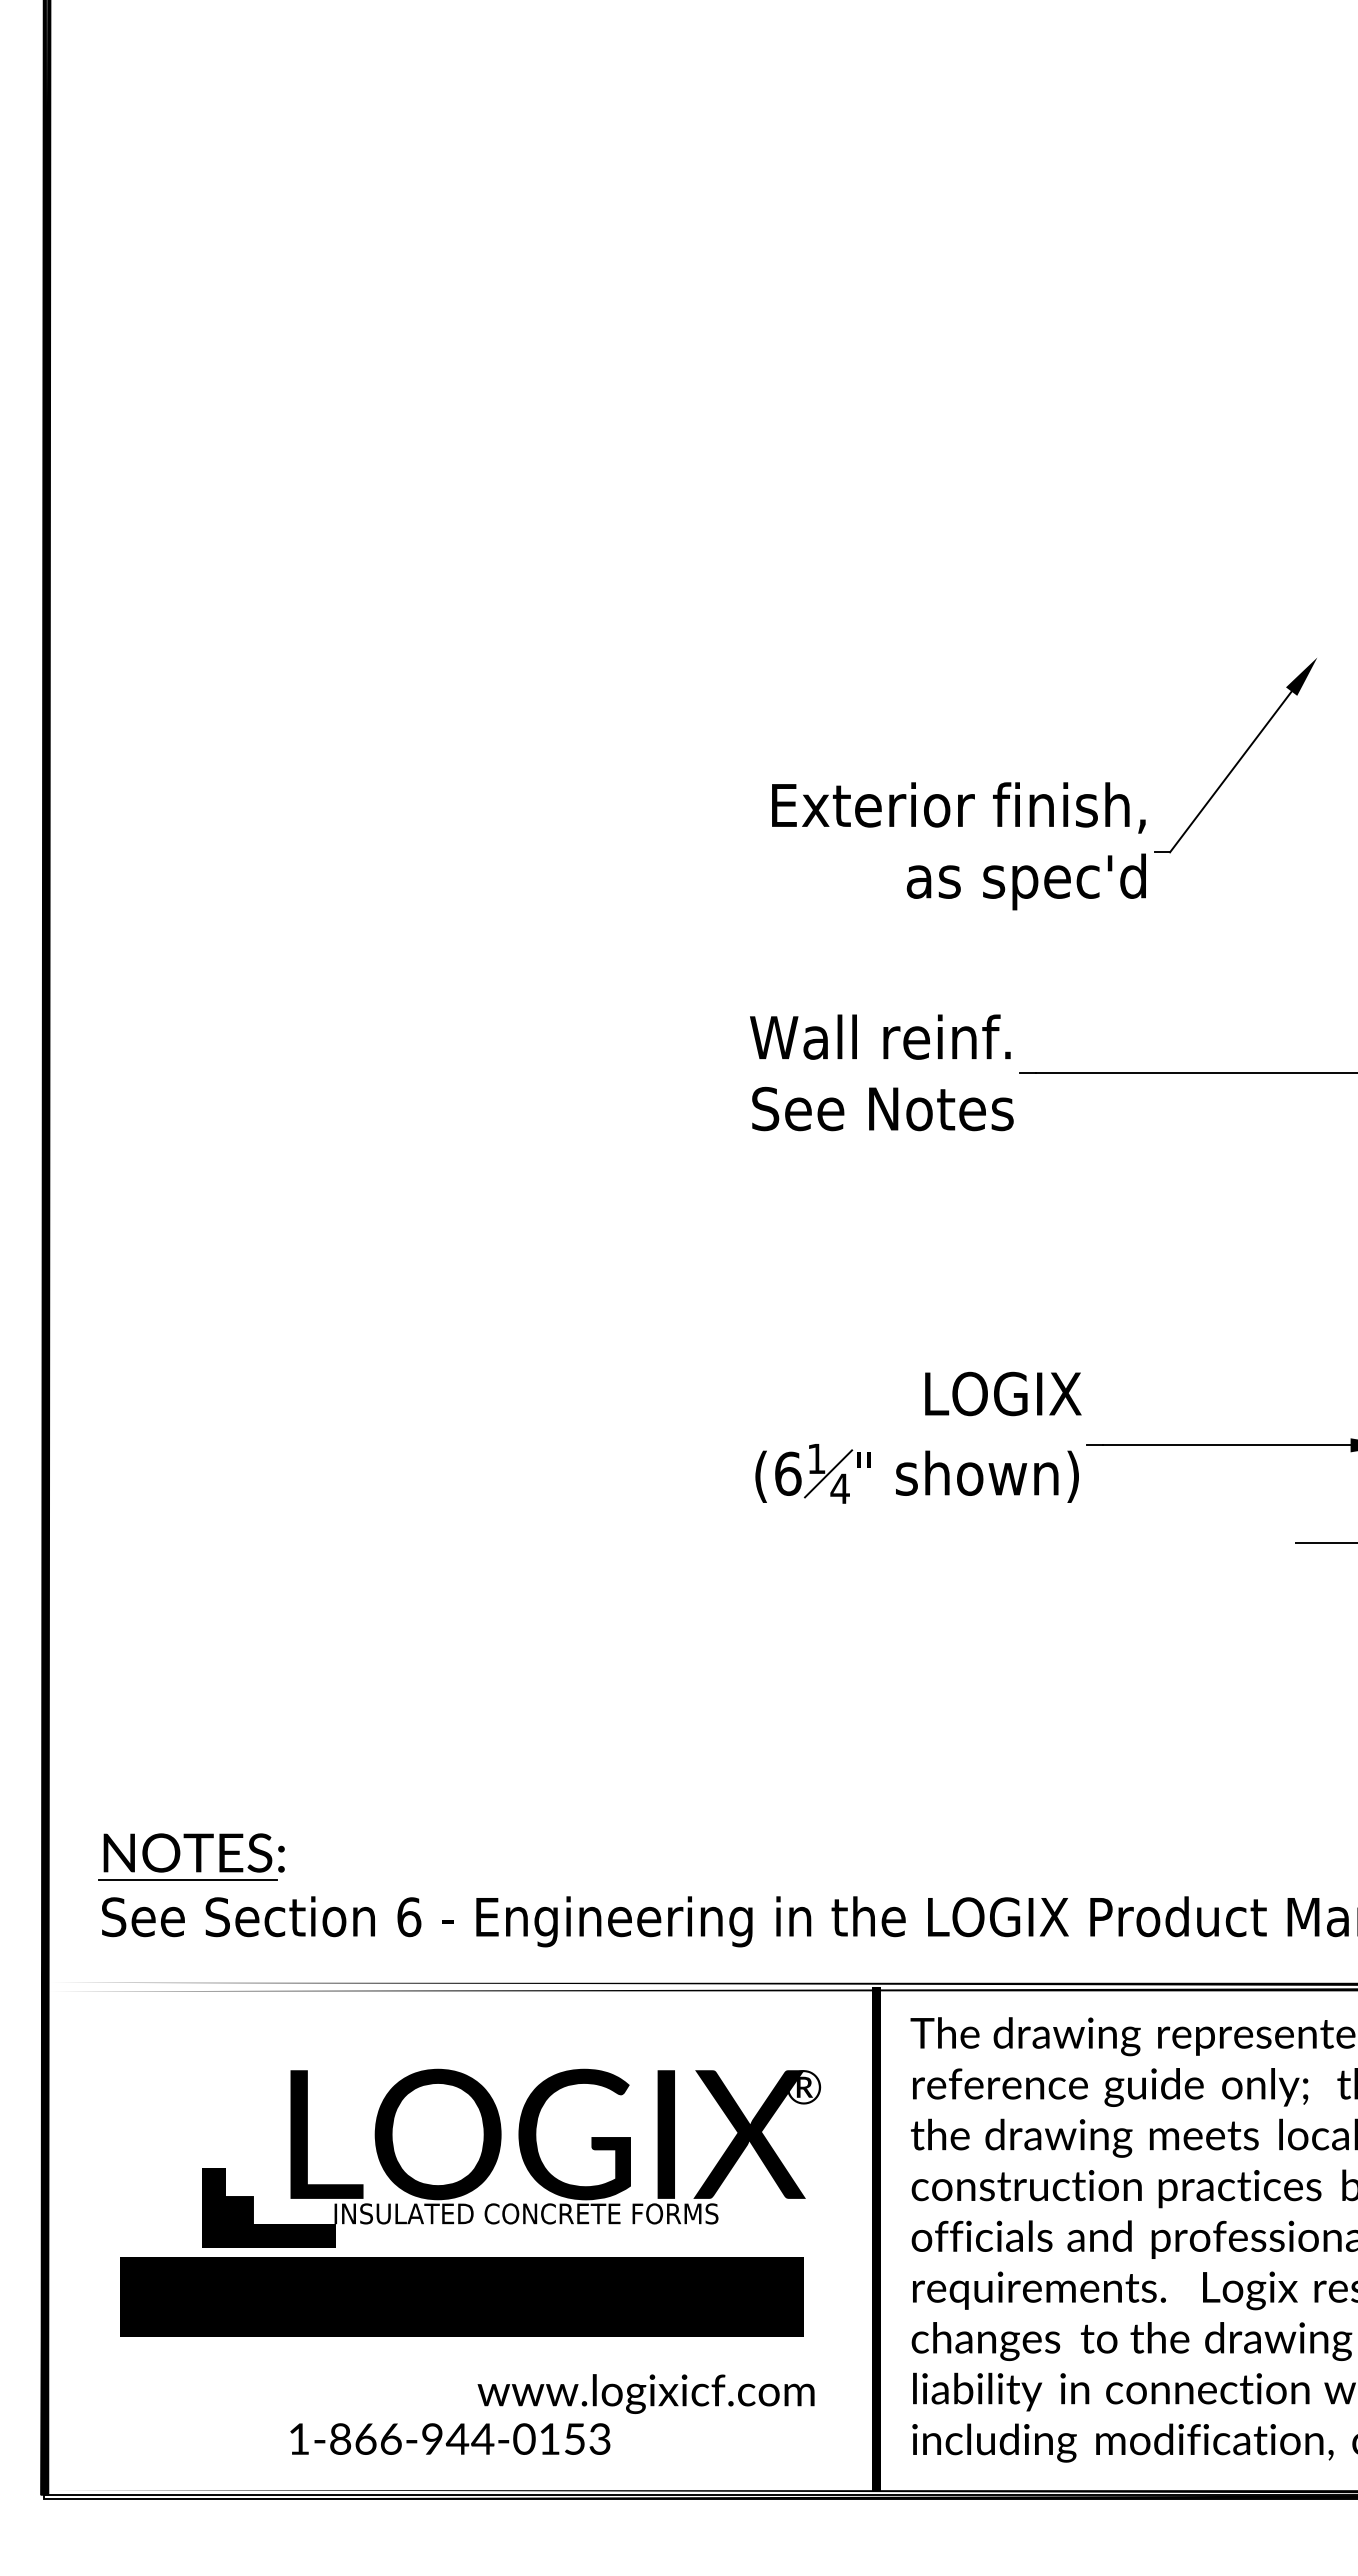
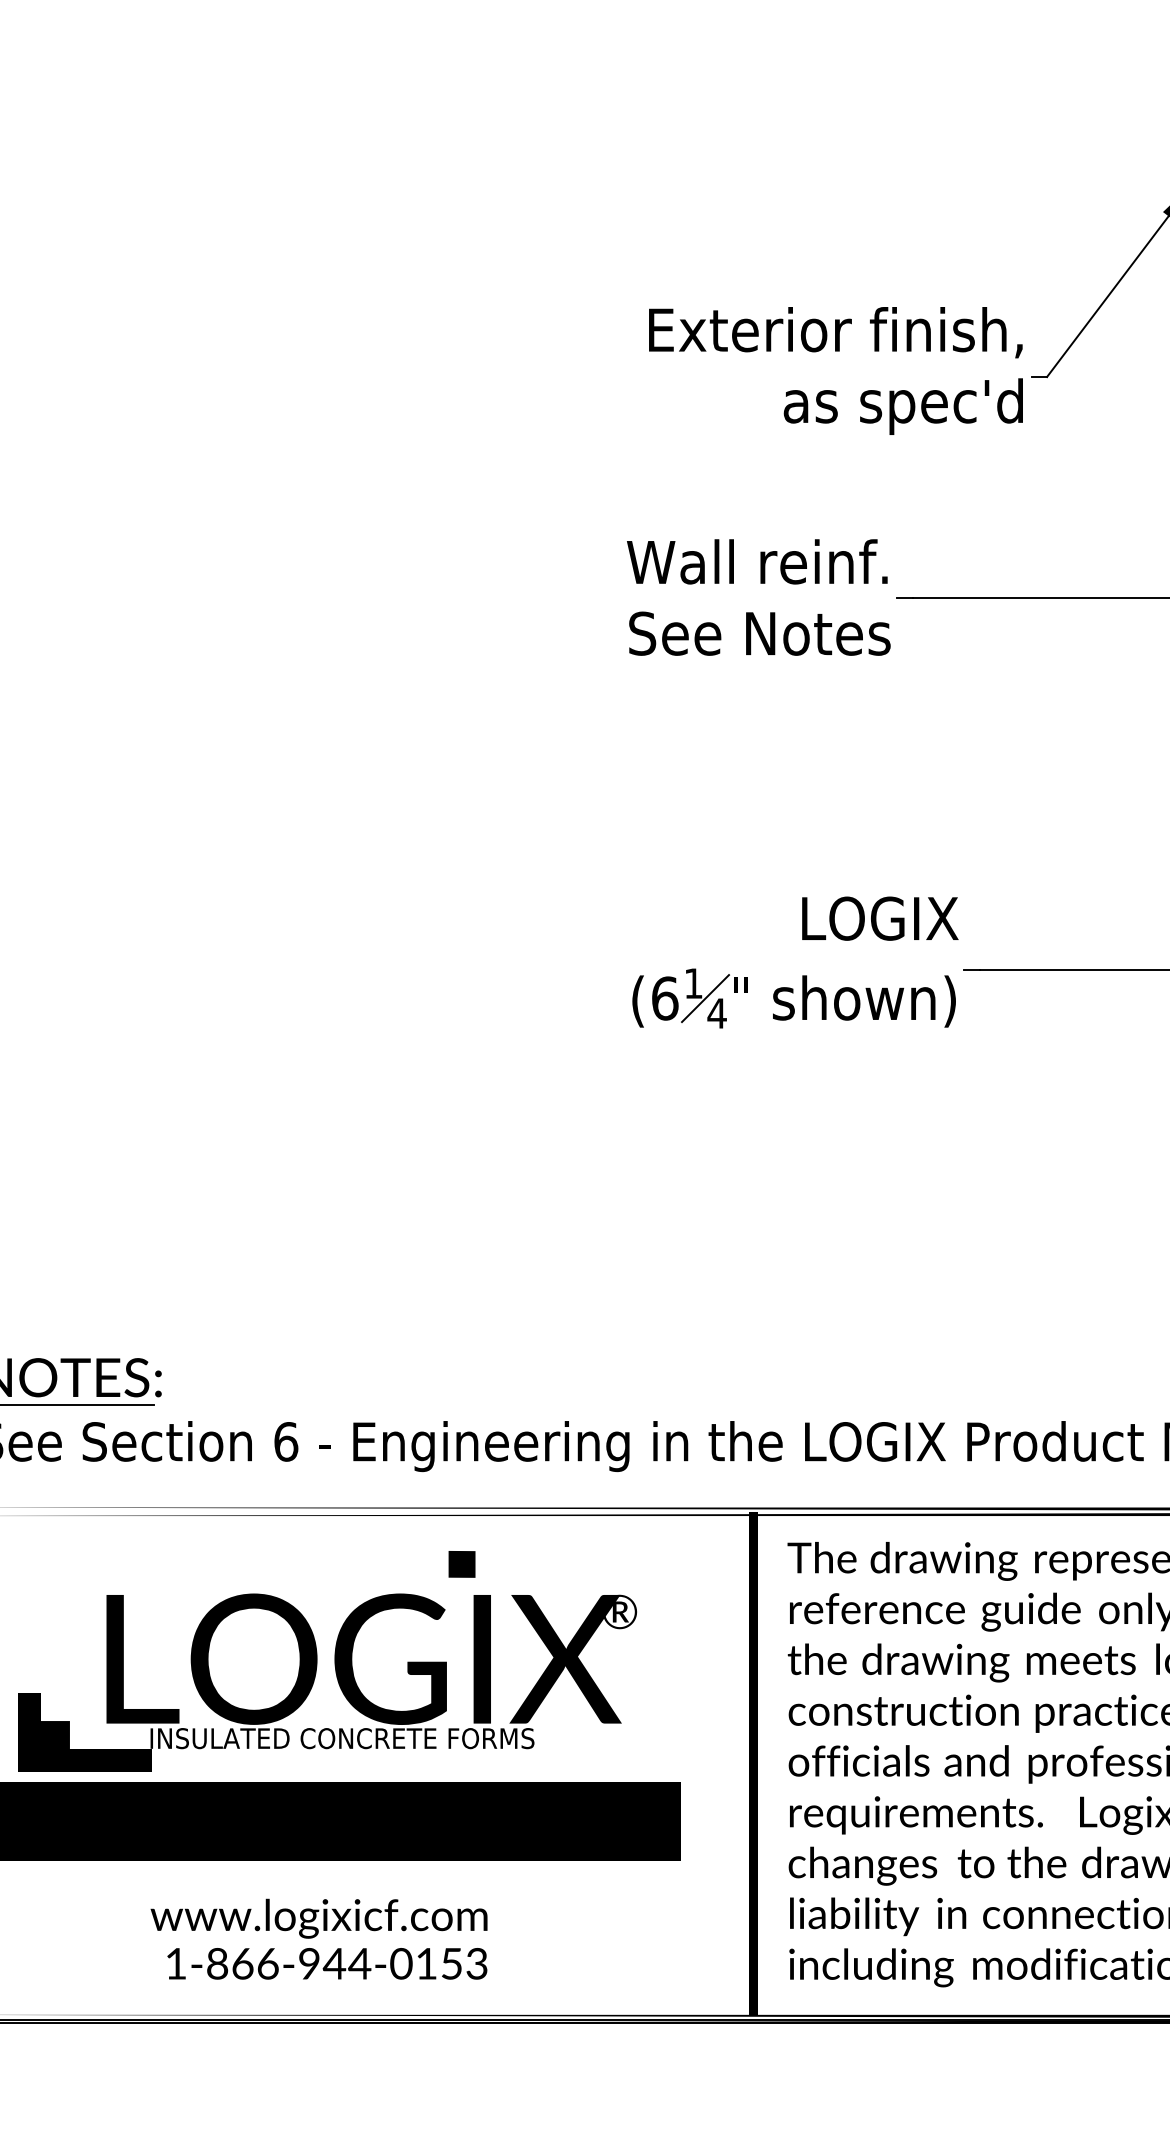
fill: (584, 2039) -> (461, 1564), added
part: (520, 2153) -> (336, 1678), moved
text: (645, 2393) -> (318, 1918), moved

